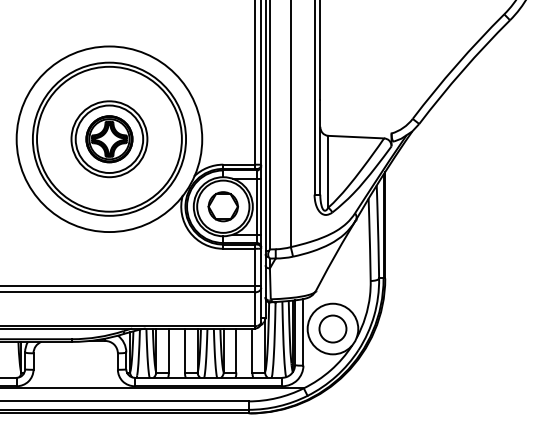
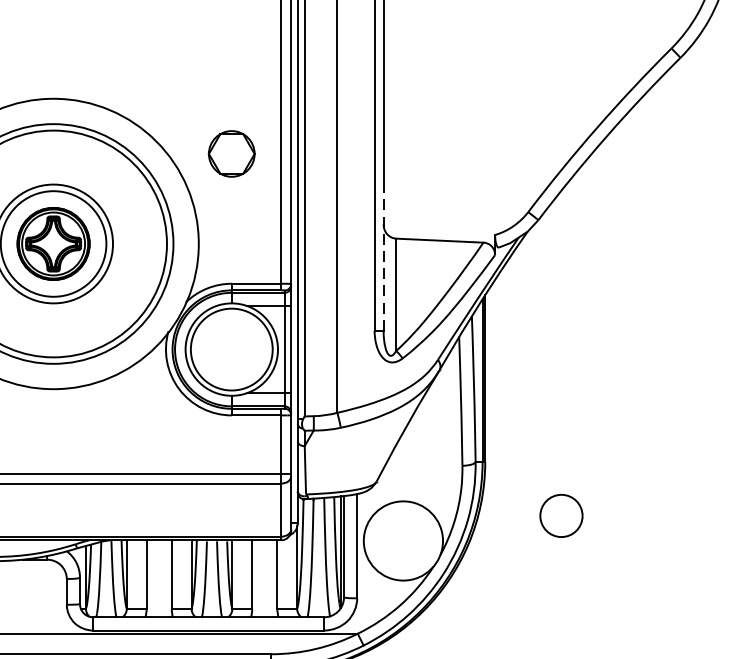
line: (320, 147) -> (383, 256), solid -> dashed
part: (222, 206) -> (230, 153), moved
circle: (332, 328) -> (560, 515), moved

